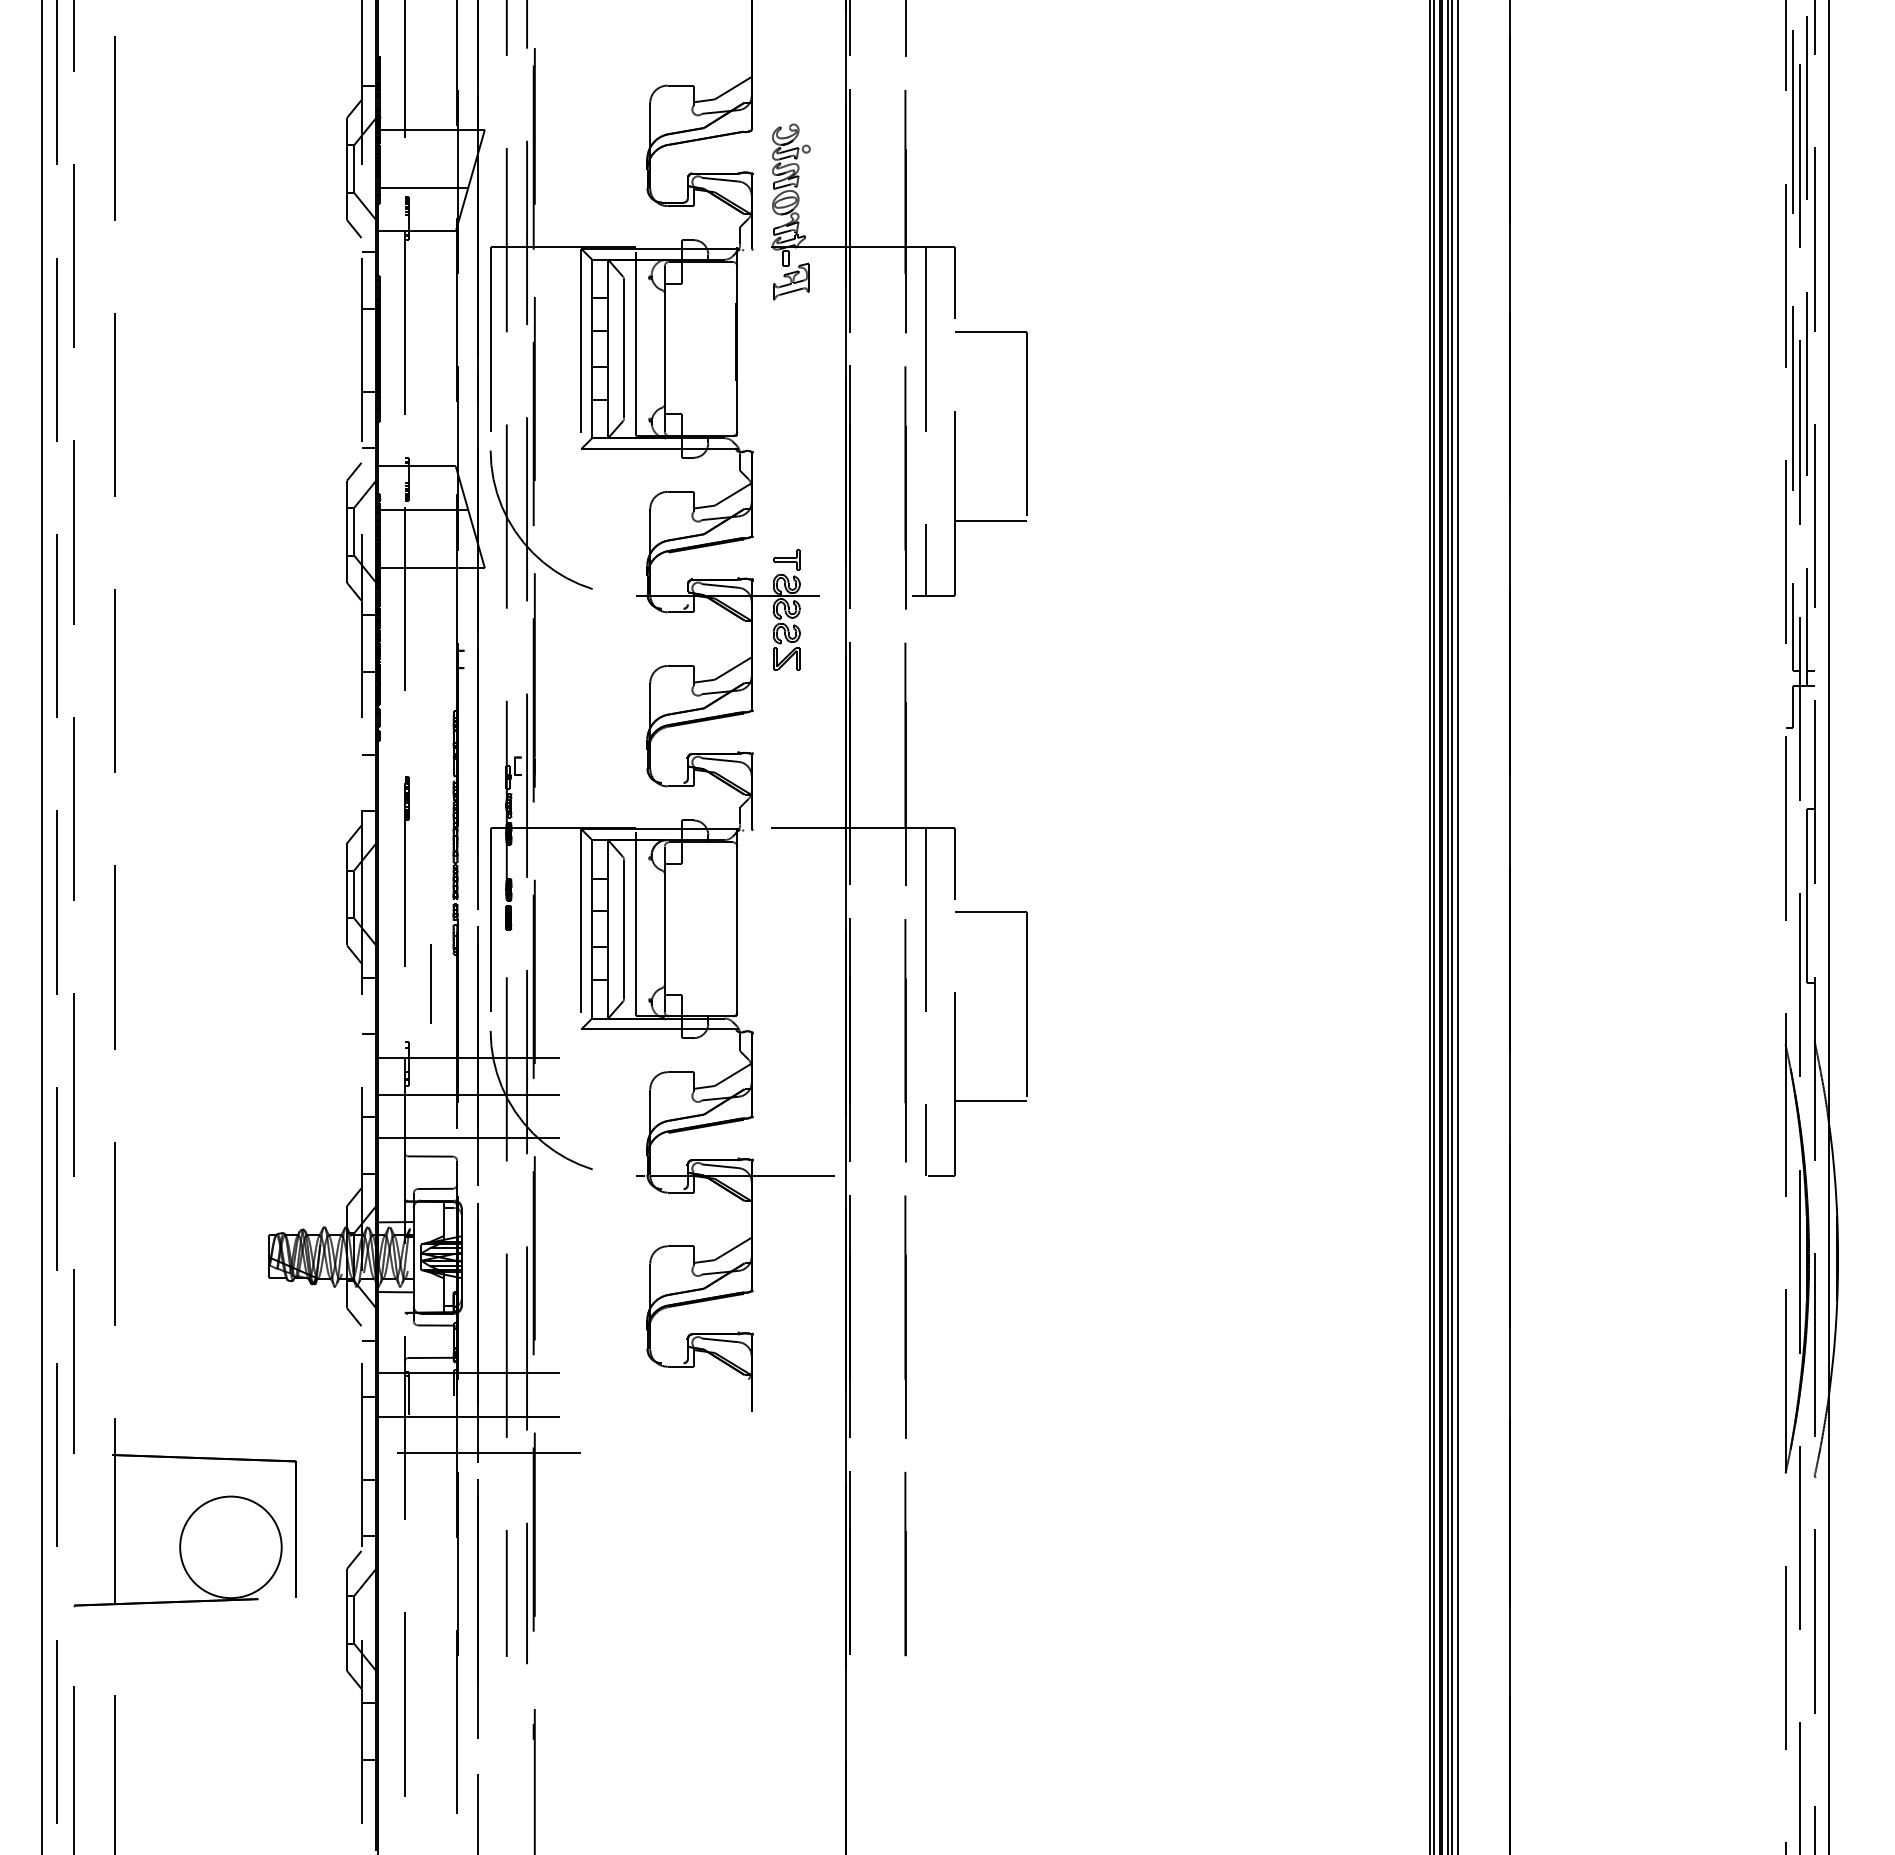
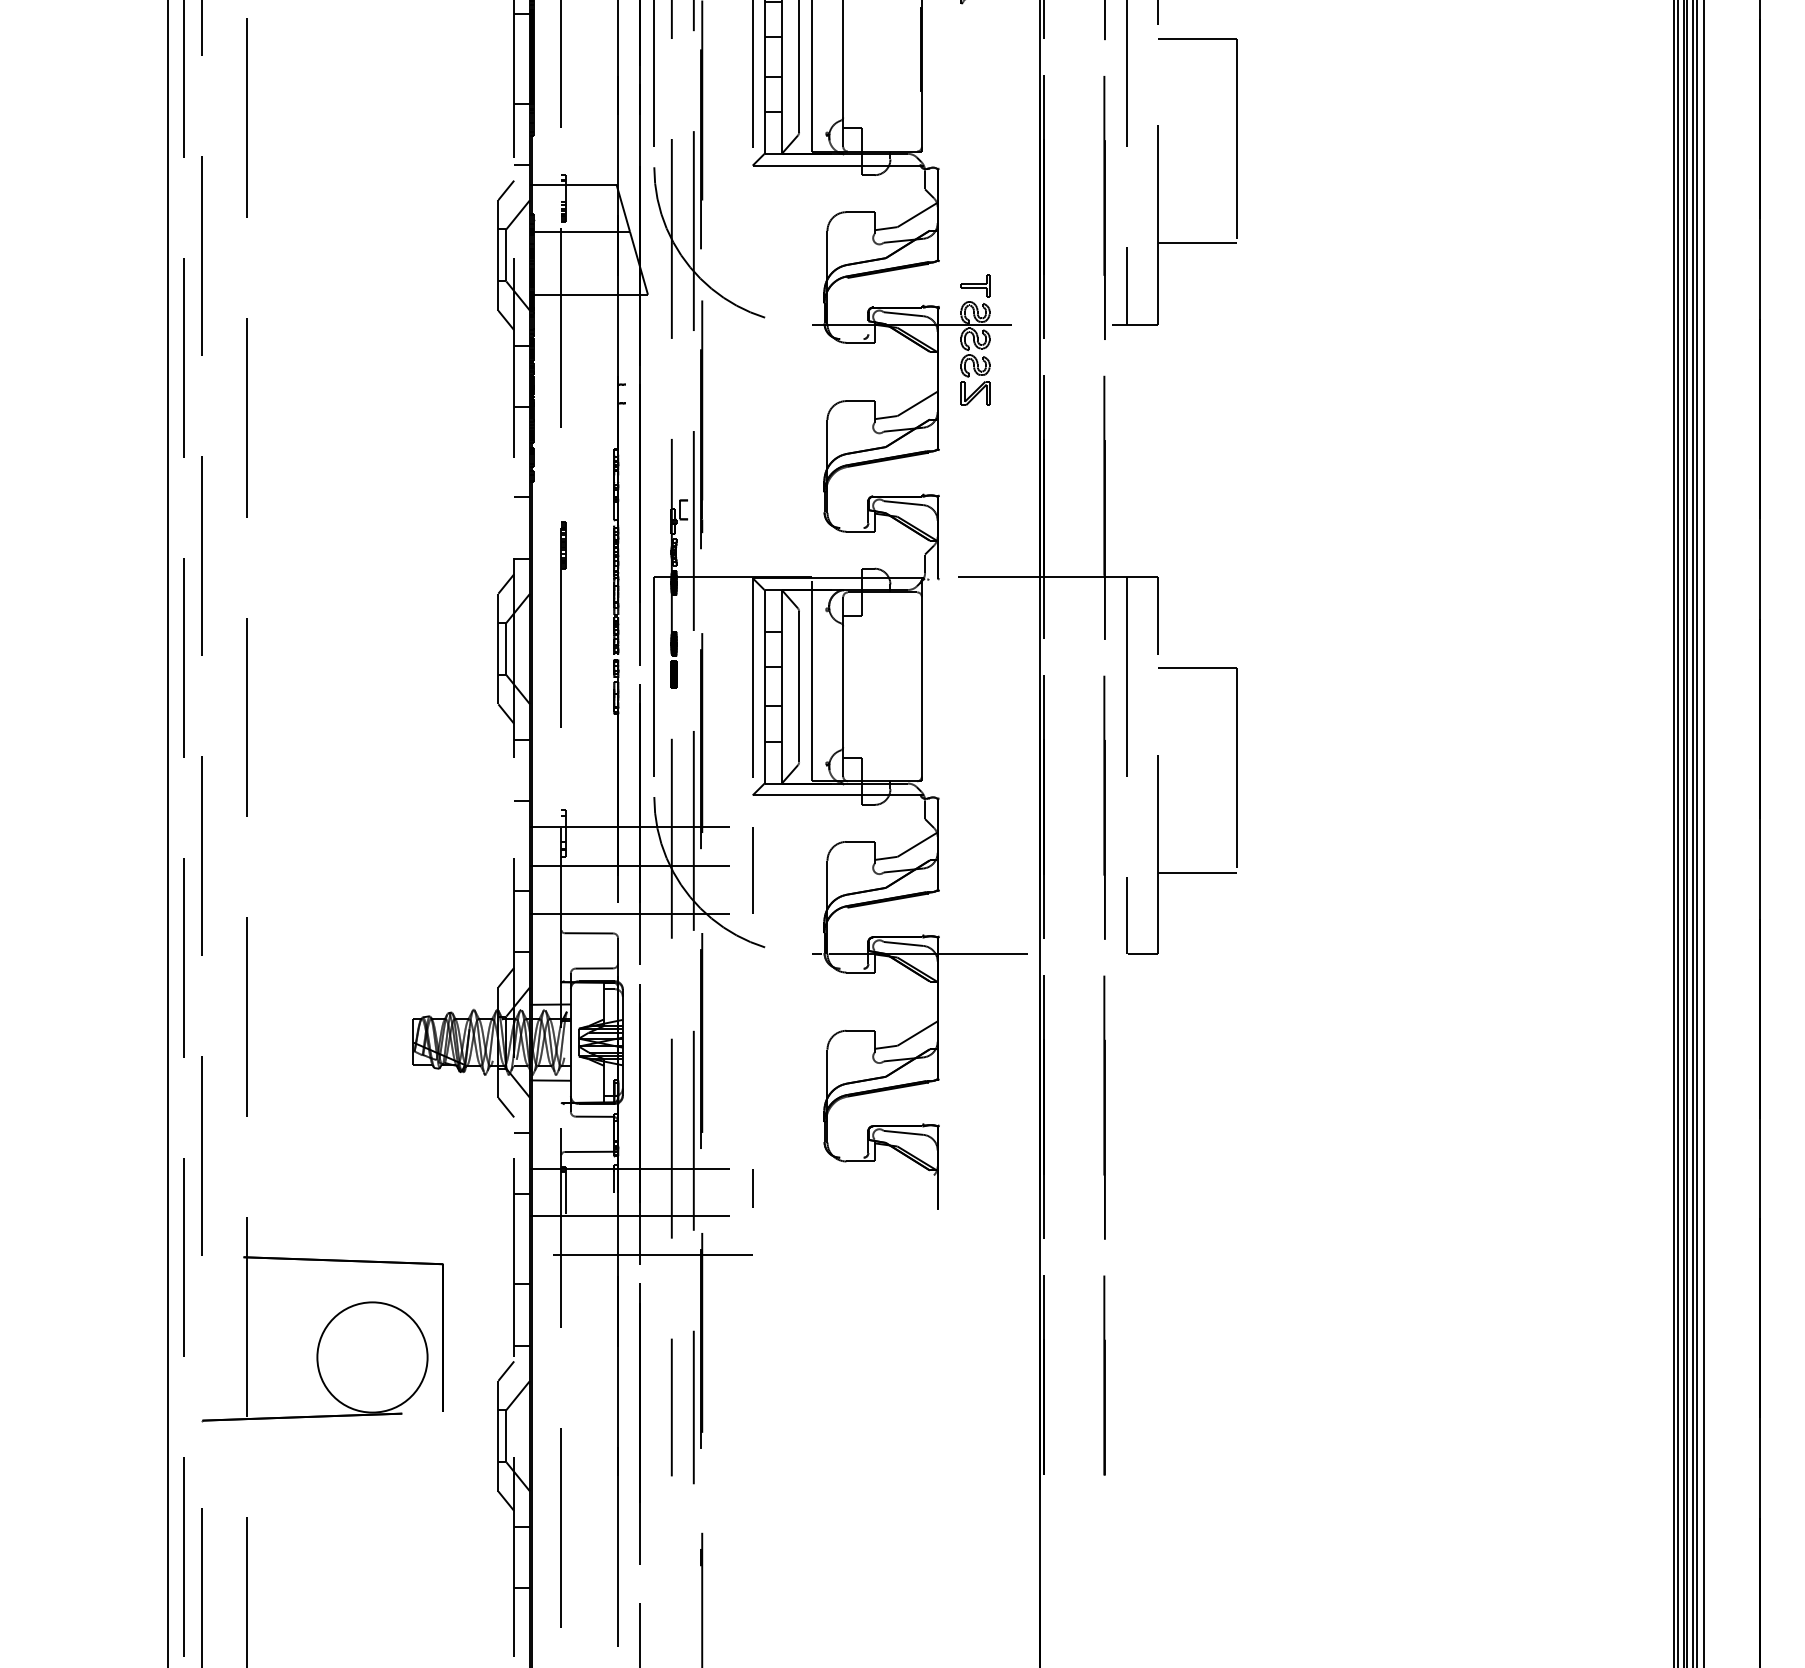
line: (430, 983) -> (751, 869), moved
line: (580, 1391) -> (751, 1188), added

